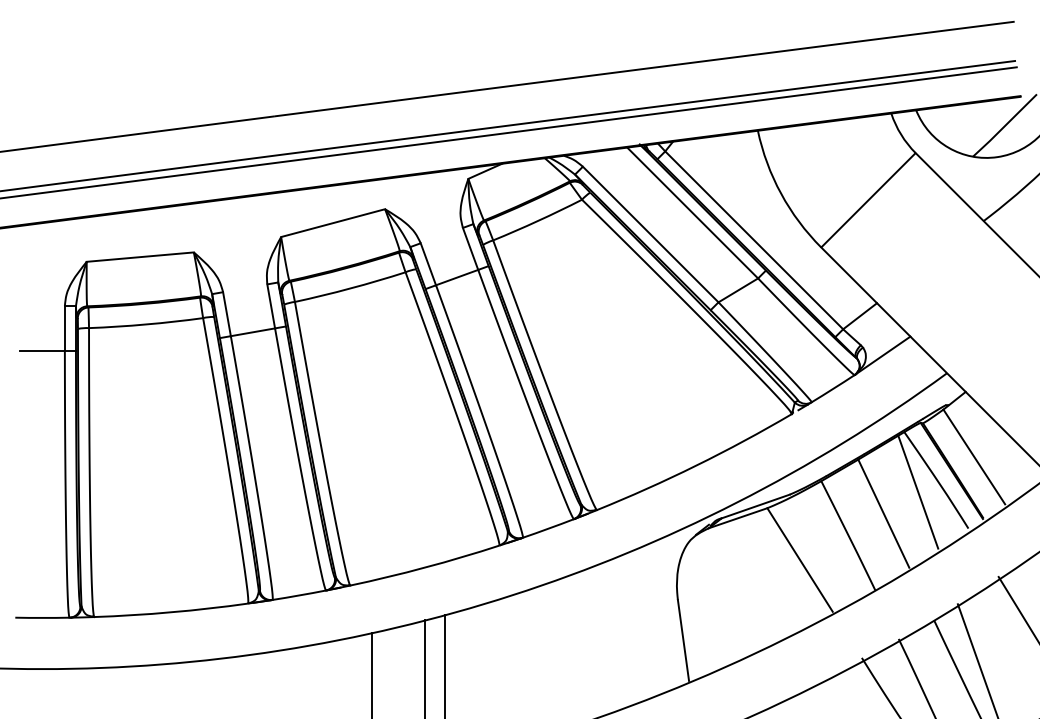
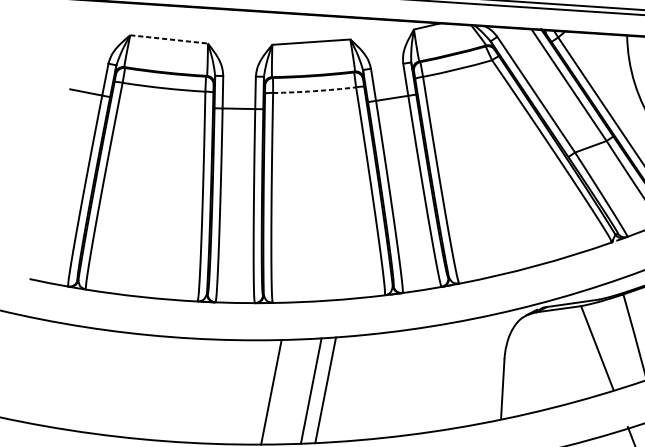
line: (140, 257) -> (169, 39), solid -> dashed
arc: (350, 288) -> (314, 91), solid -> dashed

